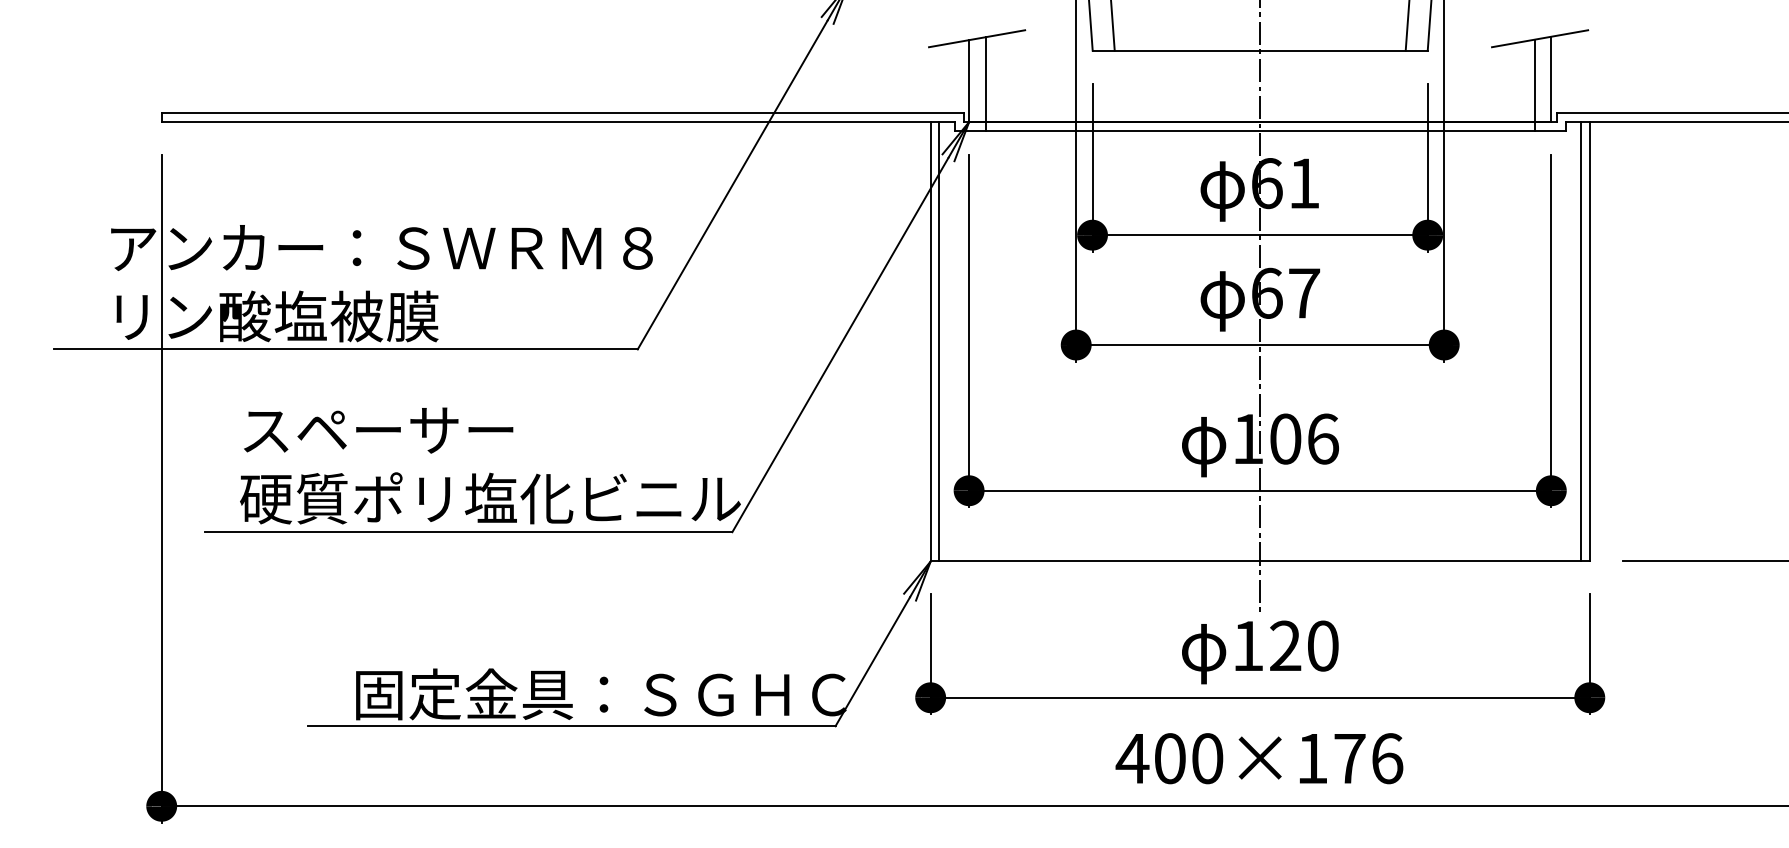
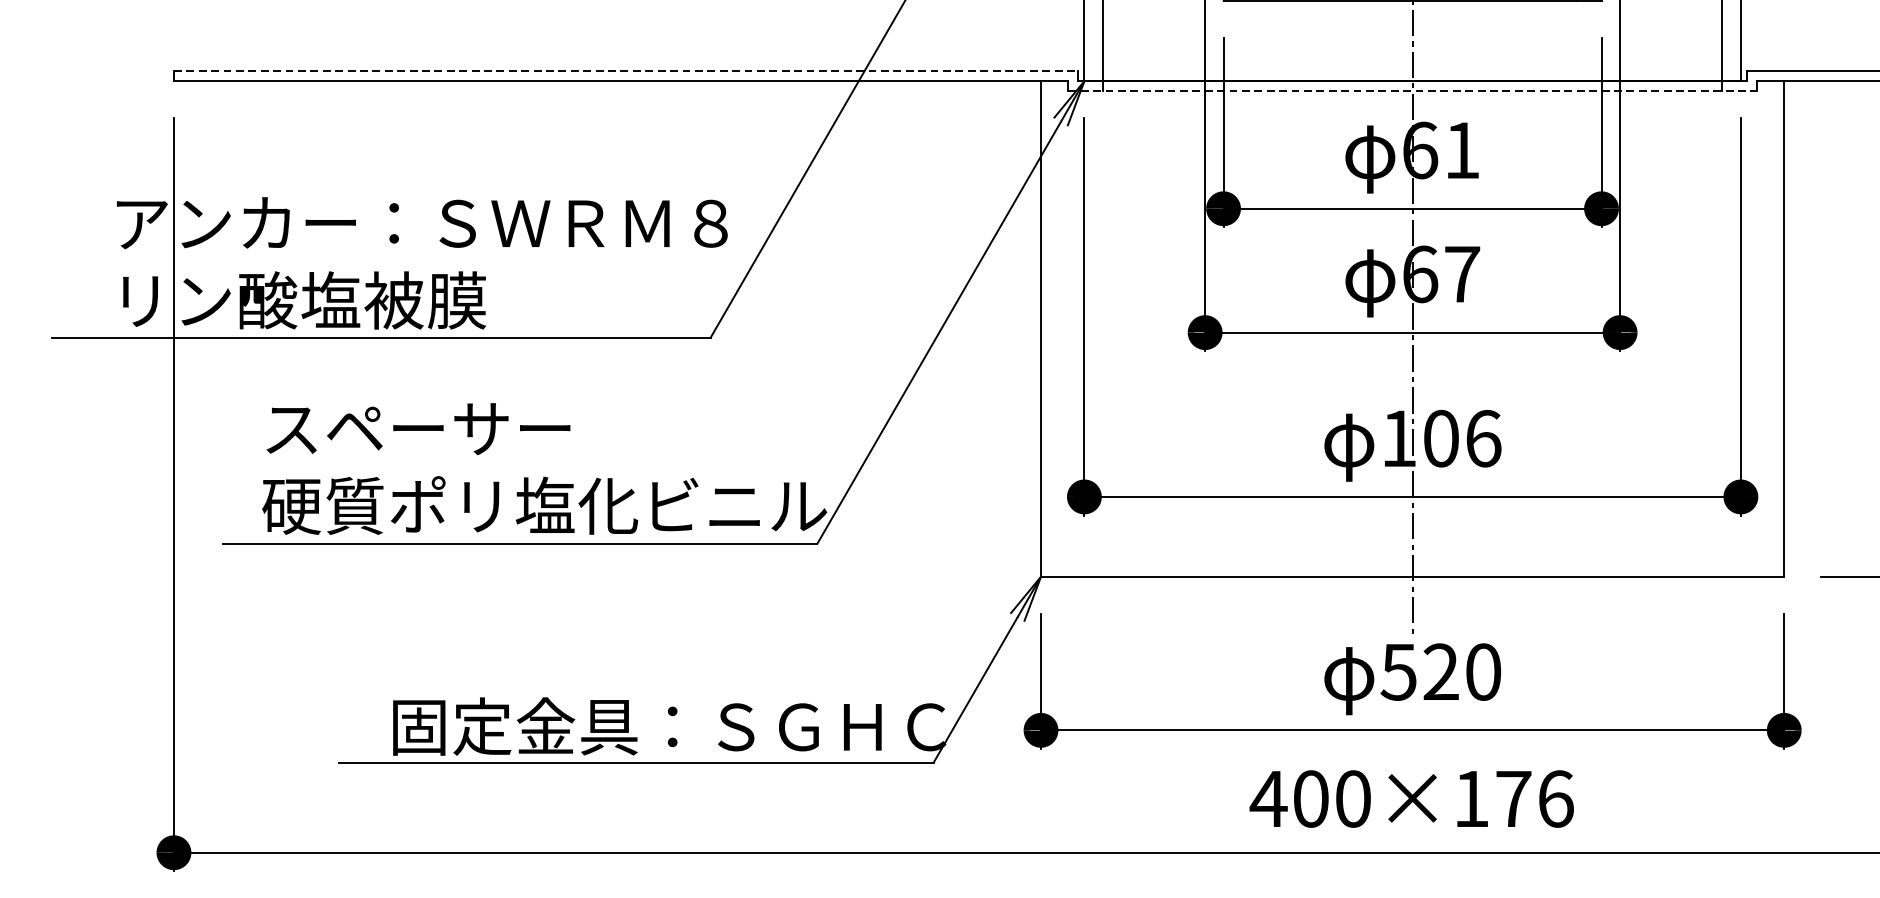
line: (562, 113) -> (625, 71), solid -> dashed
line: (1260, 130) -> (1412, 90), solid -> dashed
line: (939, 341) -> (1050, 328), removed
line: (1580, 341) -> (1773, 328), removed
text: (1247, 646) -> (1398, 672), 120 -> 520

